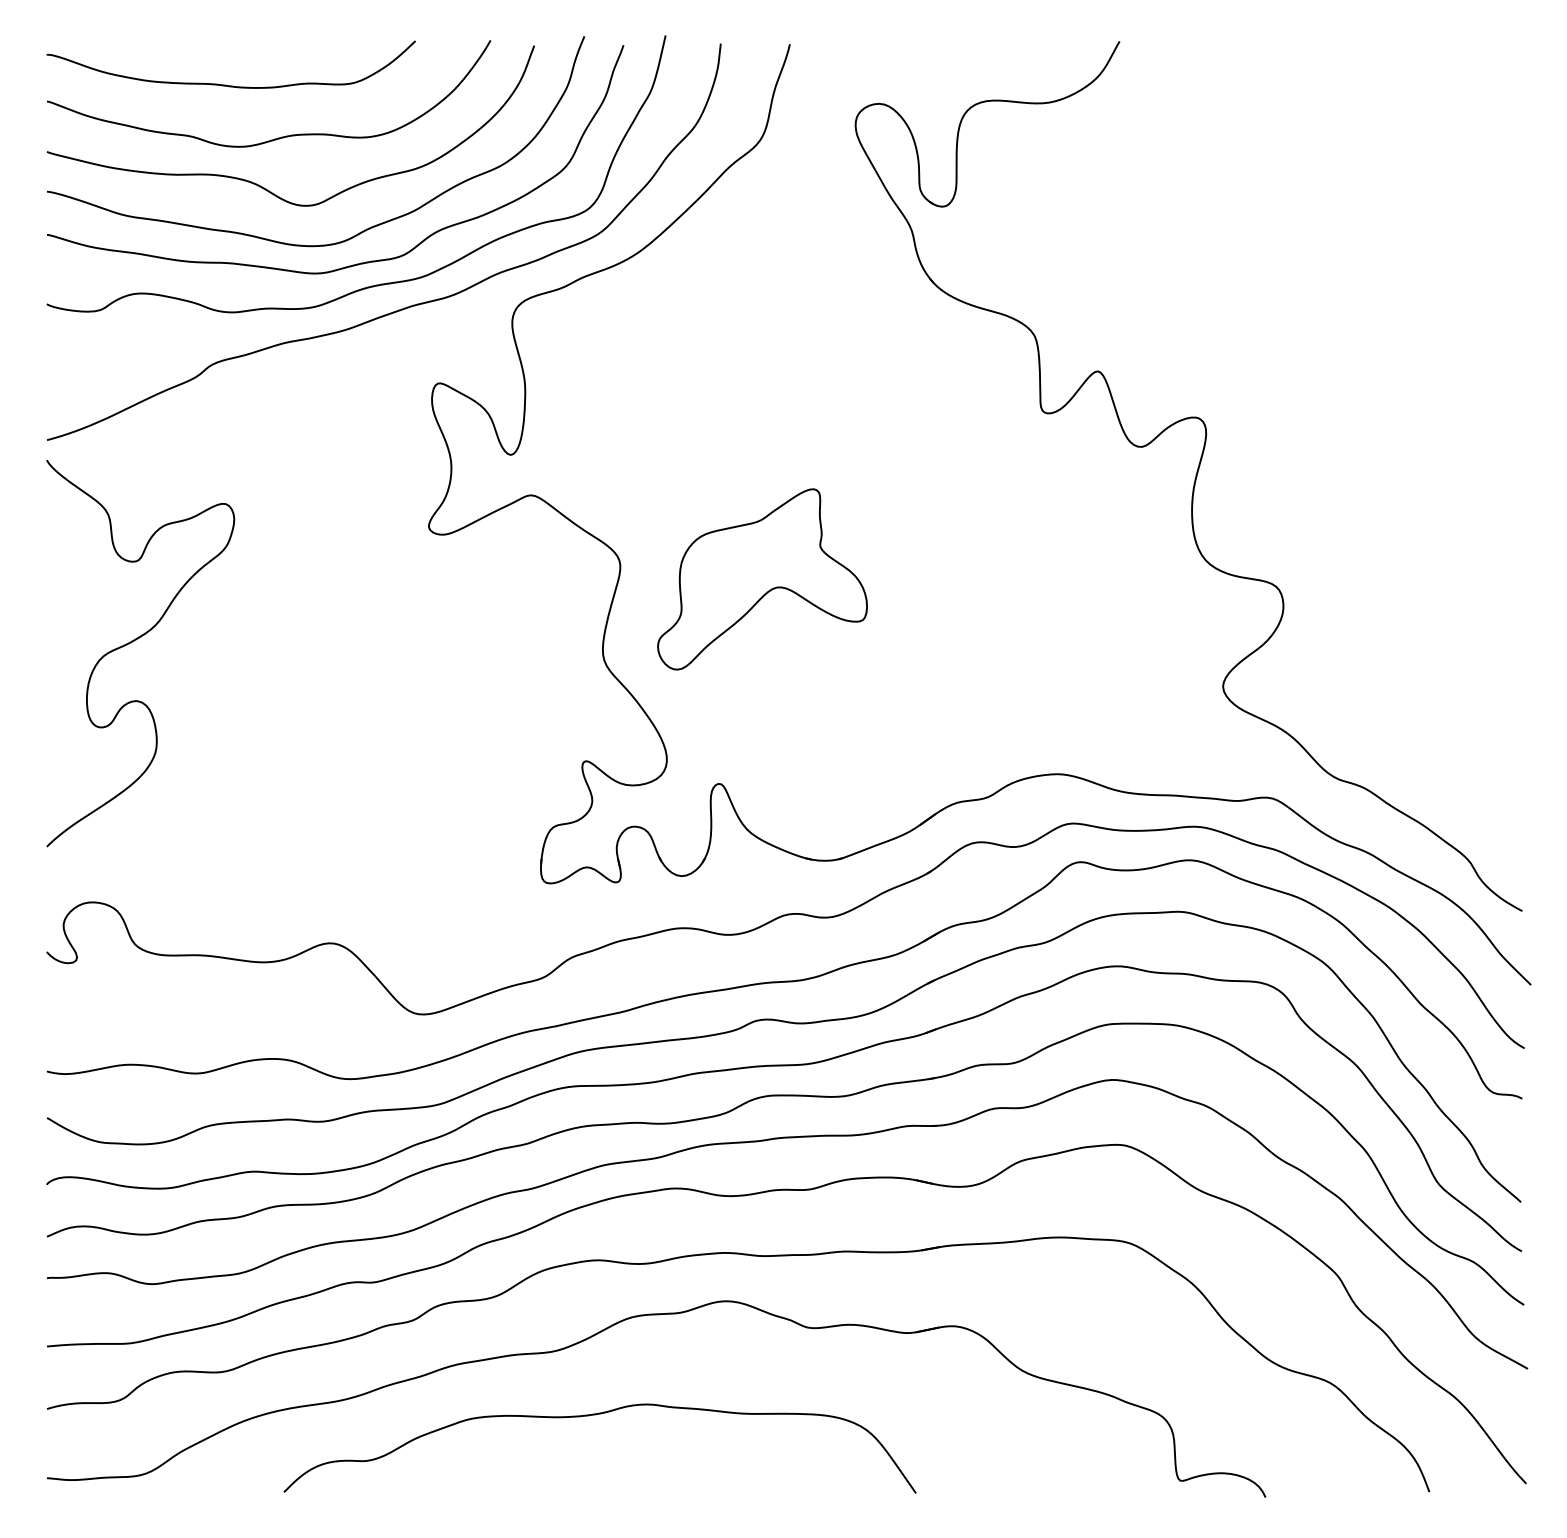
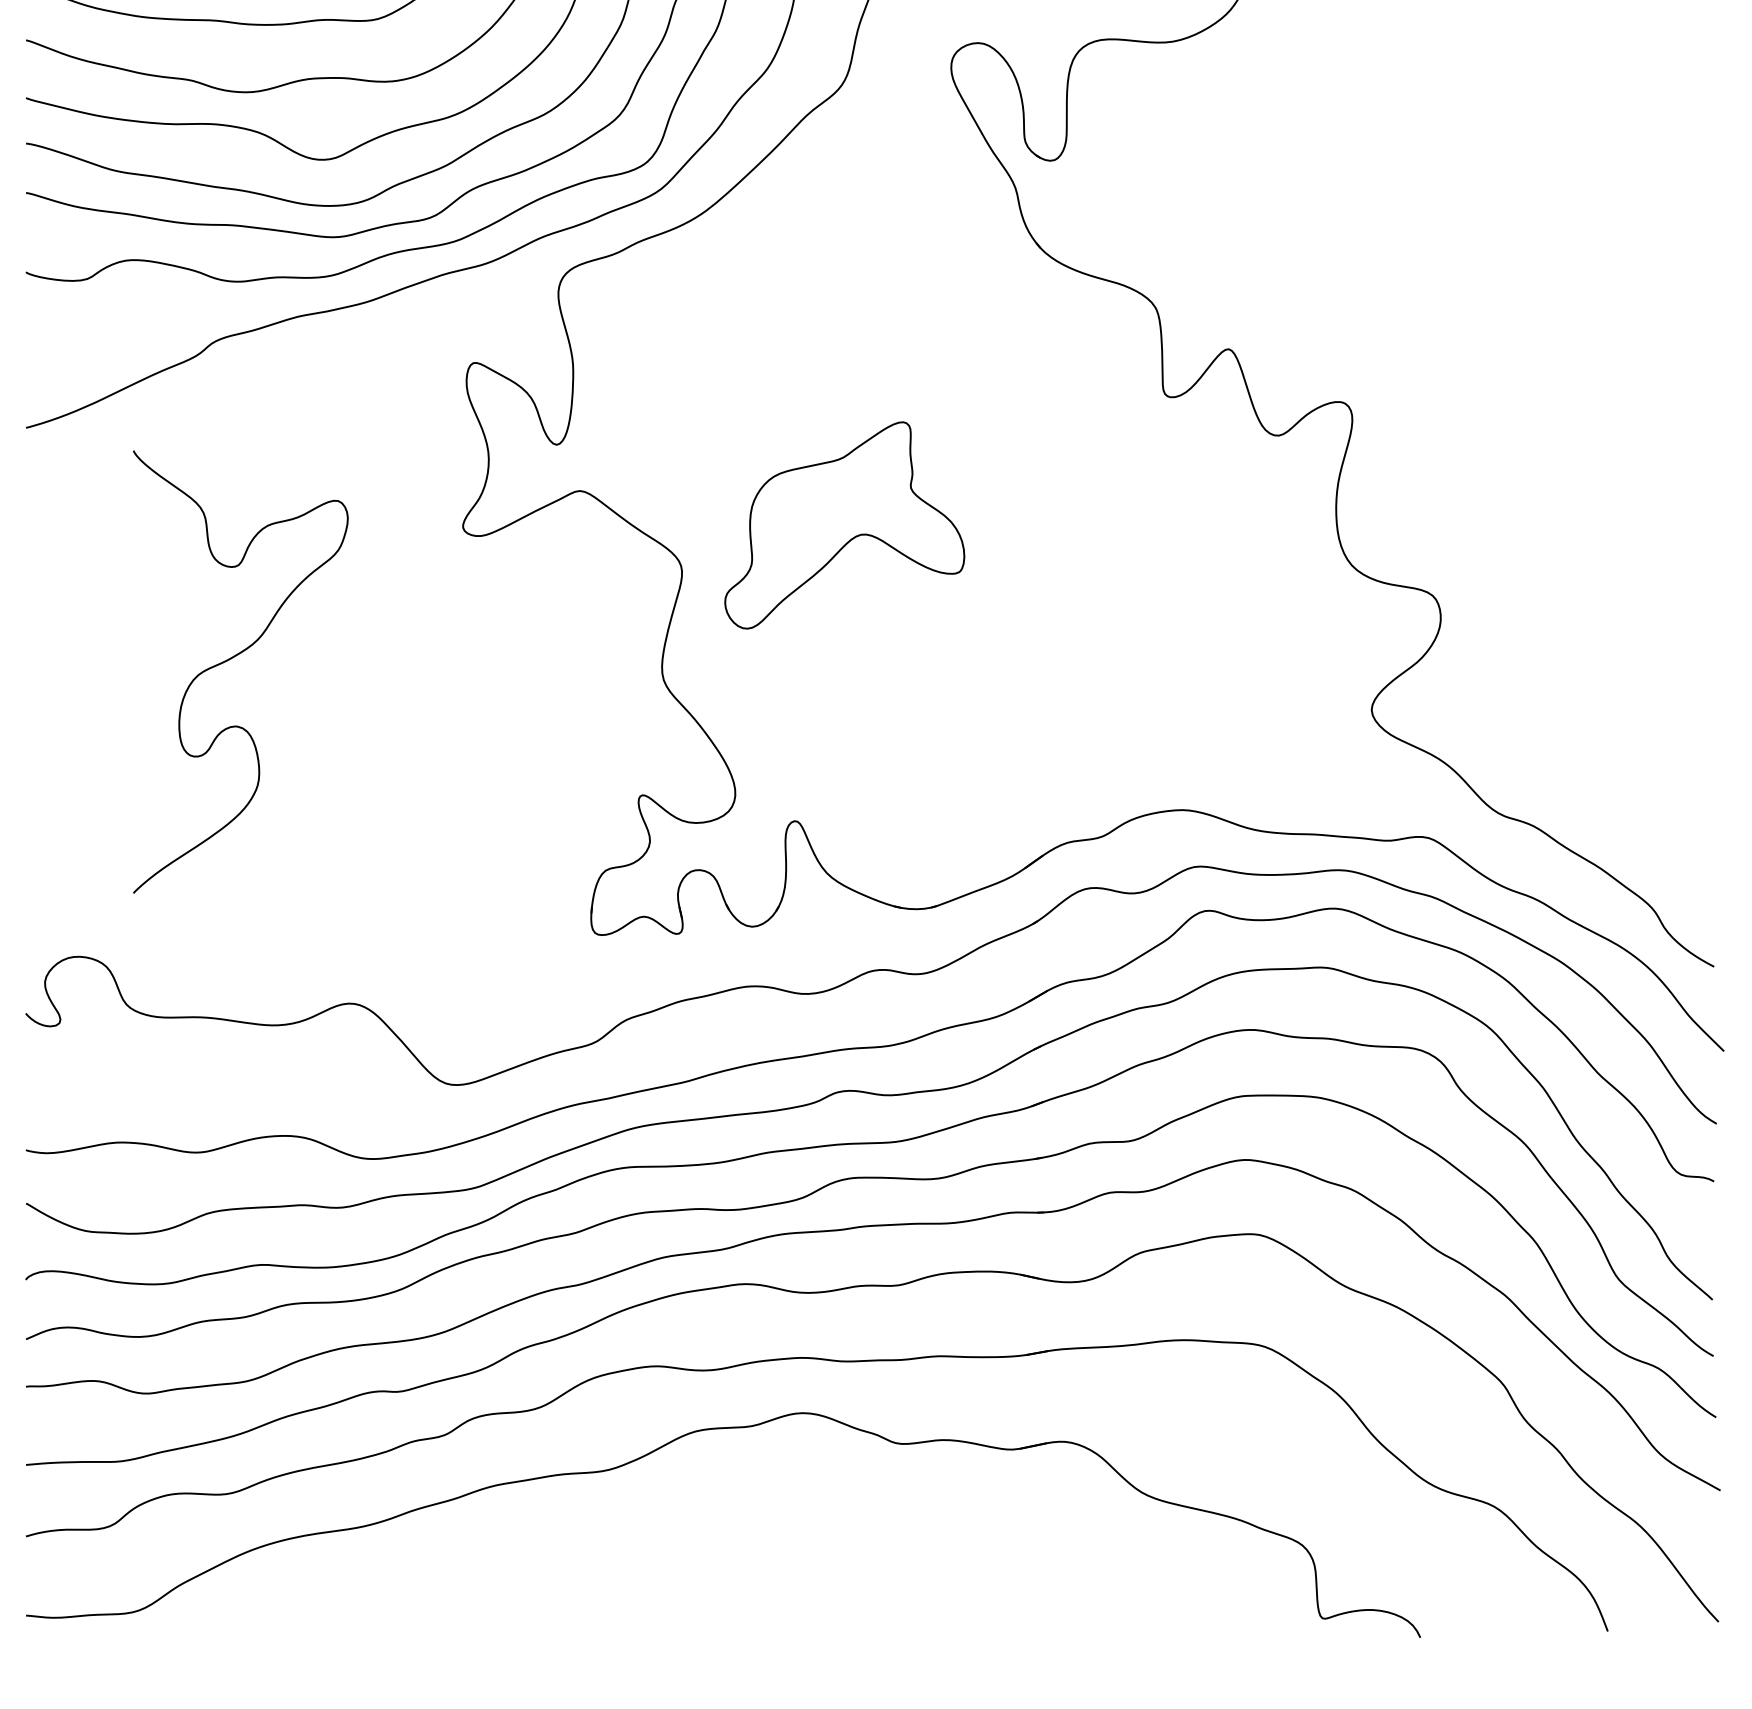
part: (762, 579) -> (844, 525), moved
part: (134, 641) -> (233, 658), moved
curve: (595, 1415) -> (653, 1543), removed

